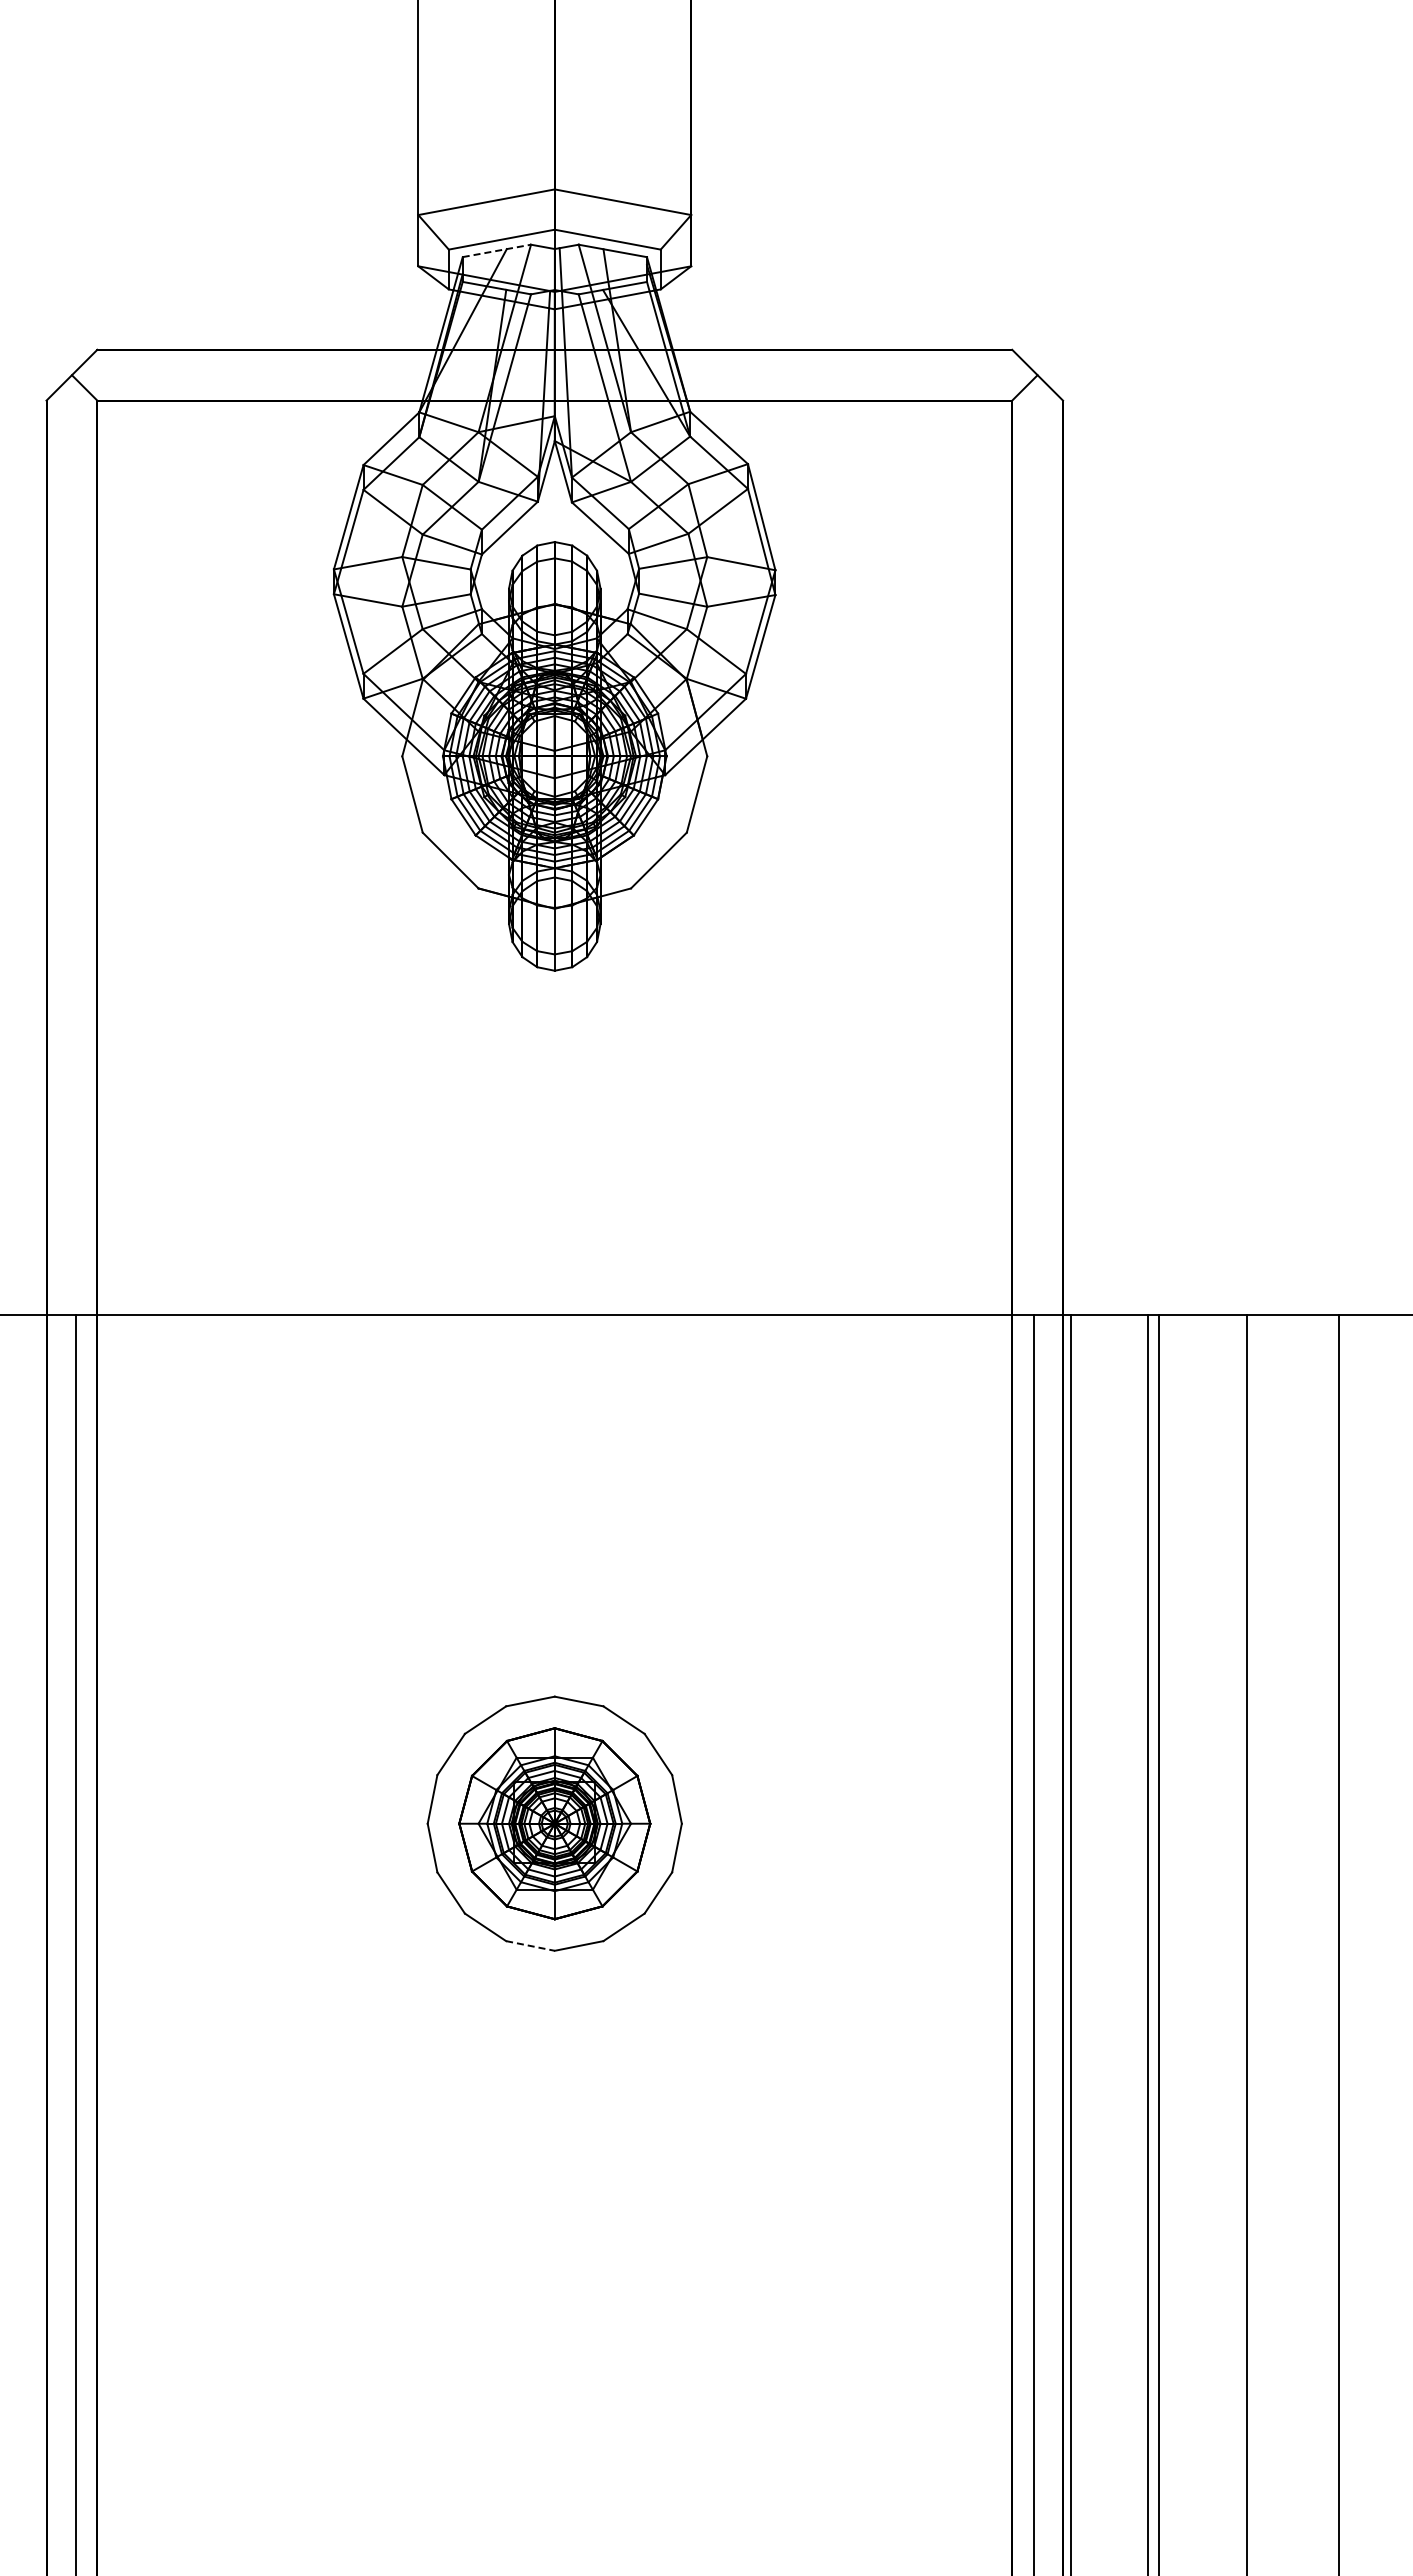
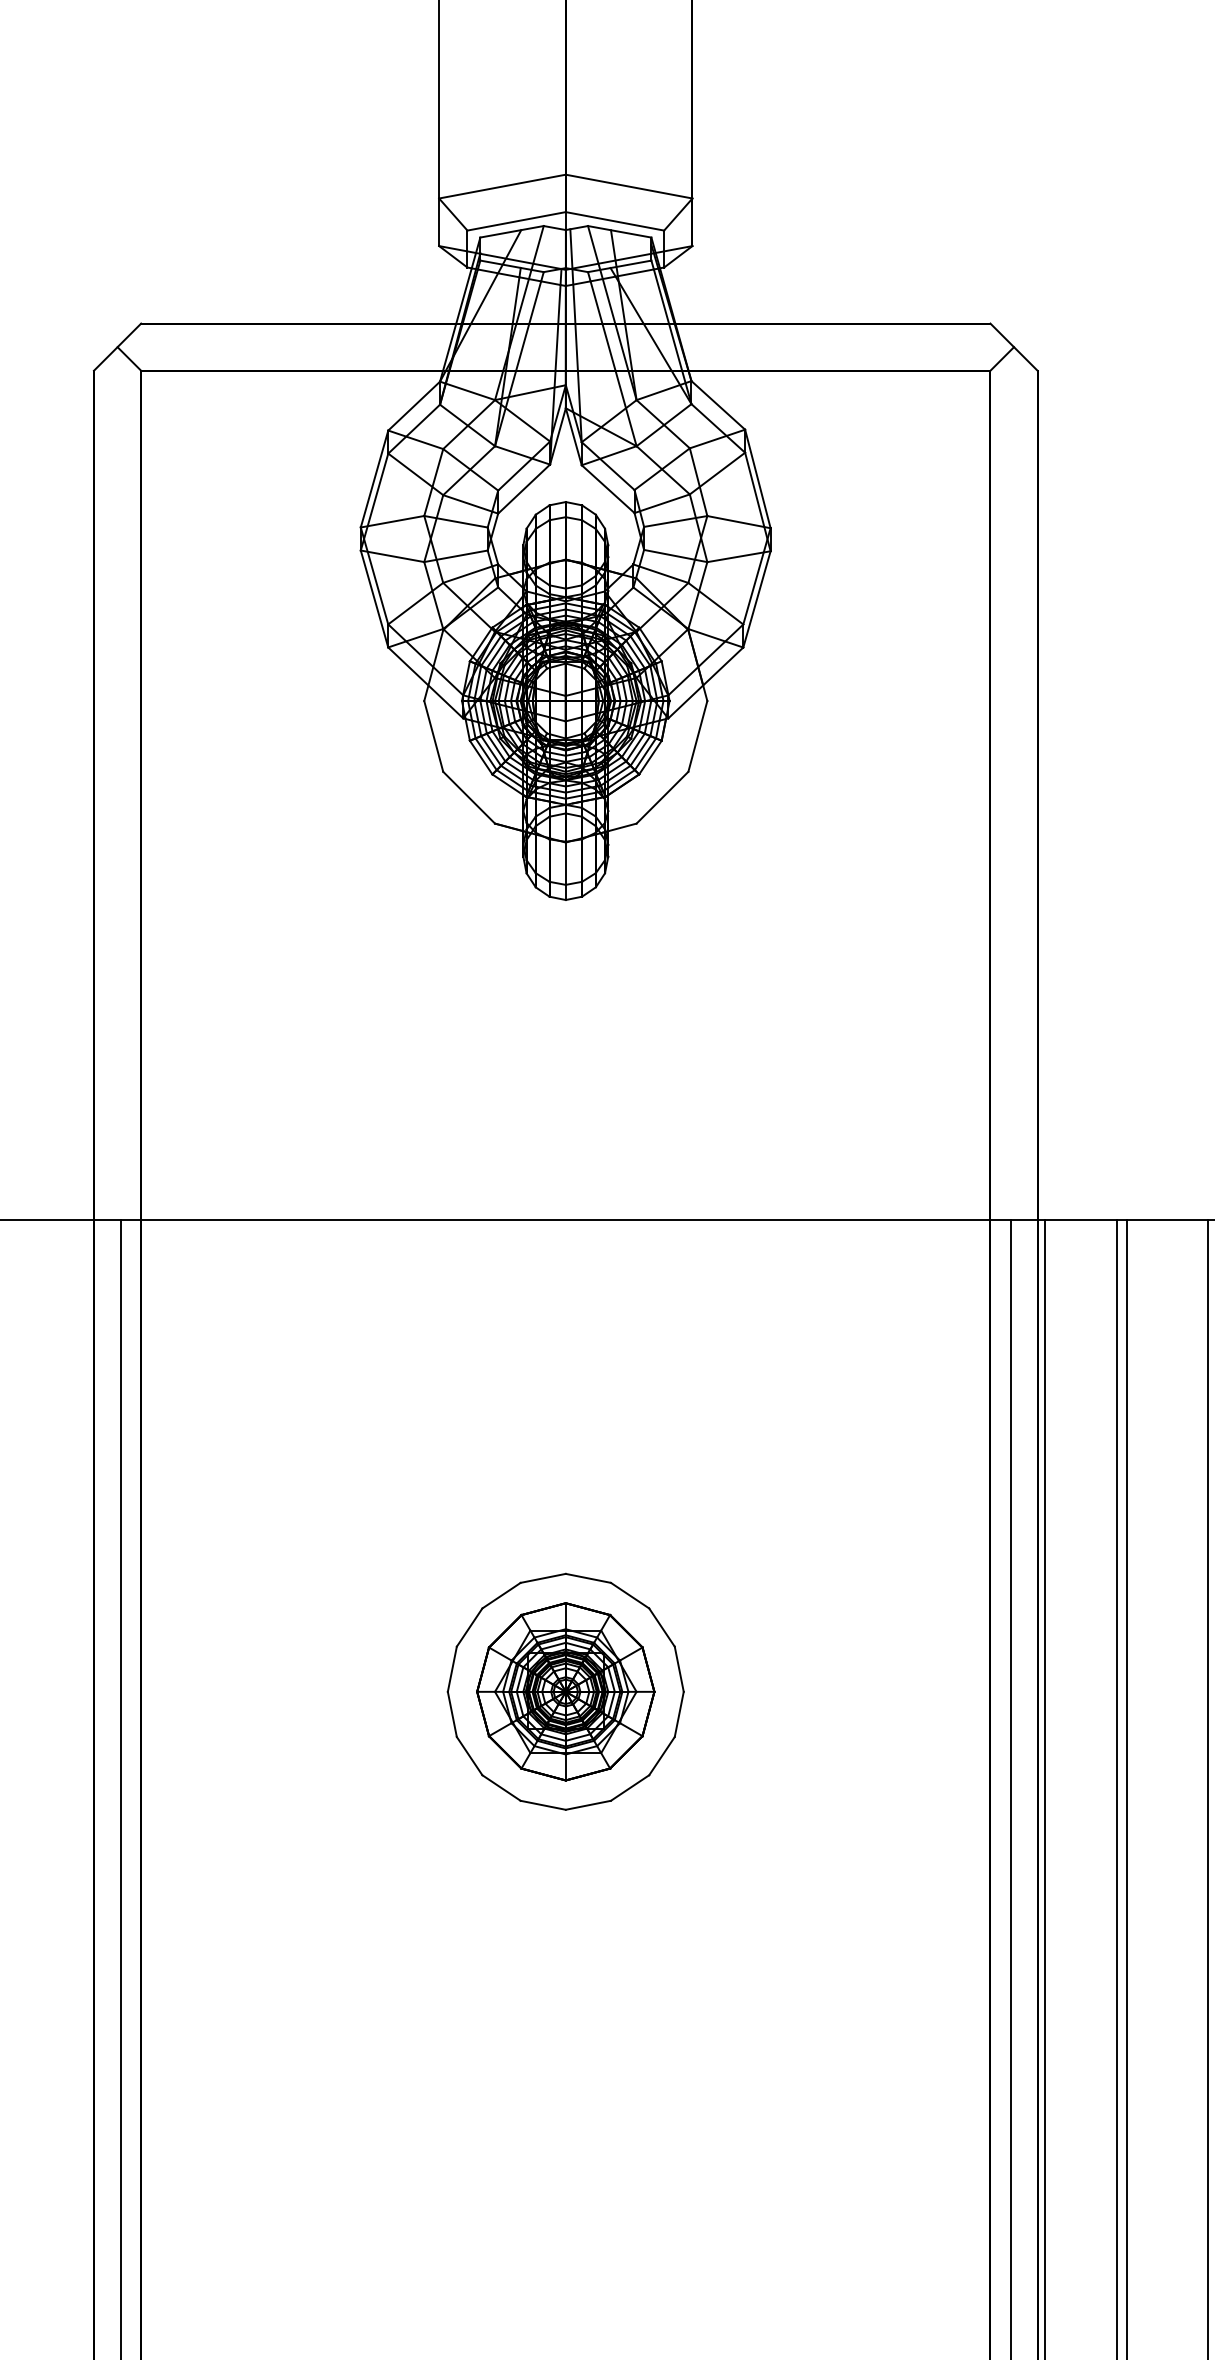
line: (496, 250) -> (511, 231), dashed -> solid
line: (530, 1945) -> (543, 1804), dashed -> solid

